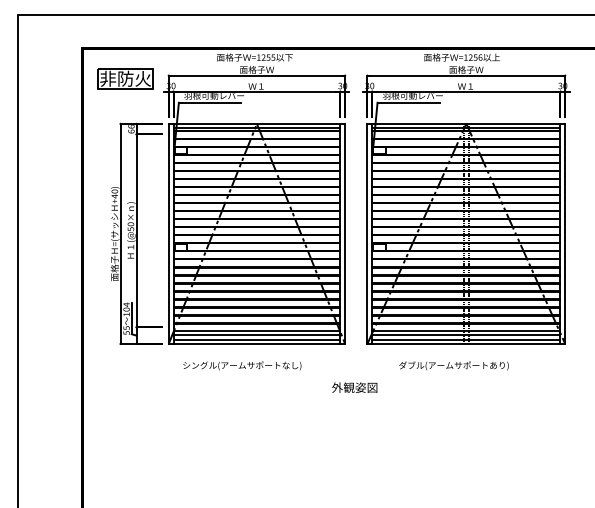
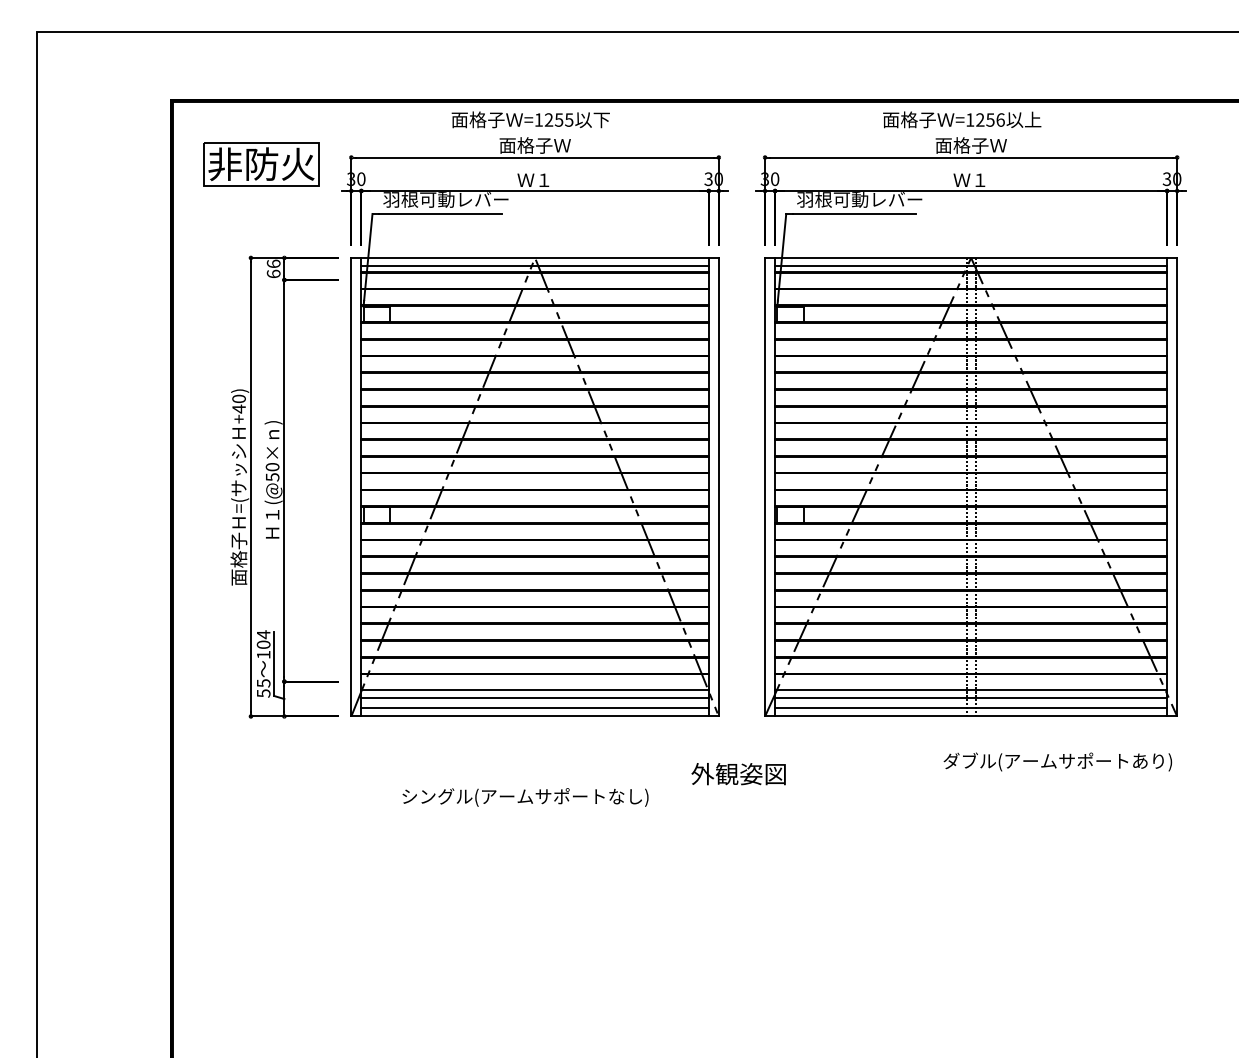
text: (242, 365) -> (525, 796), moved
text: (453, 365) -> (1056, 761), moved
text: (354, 387) -> (738, 773), moved

